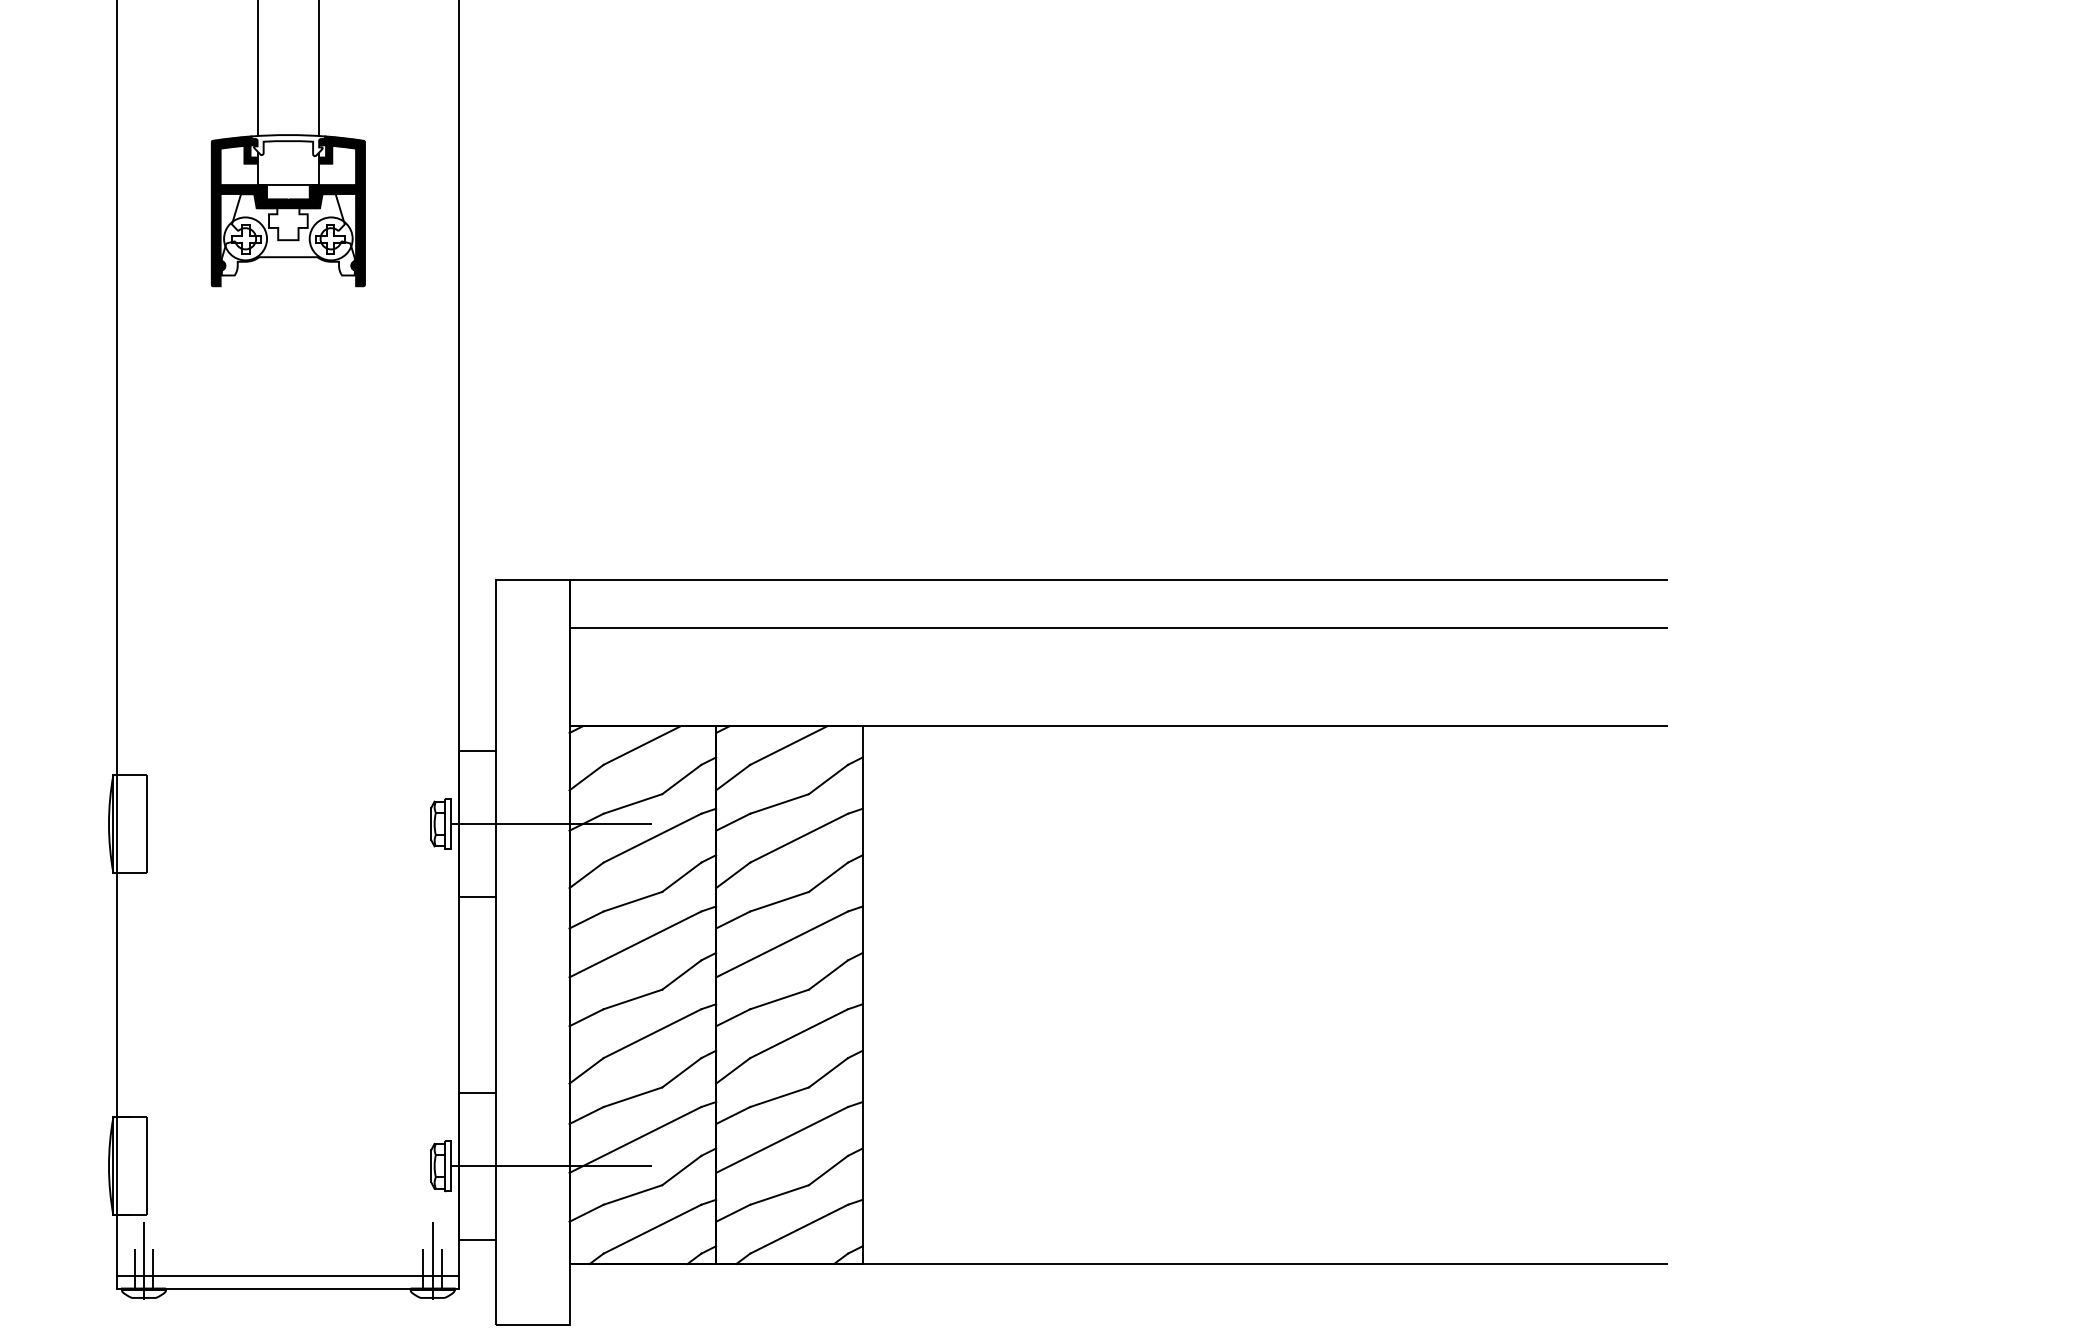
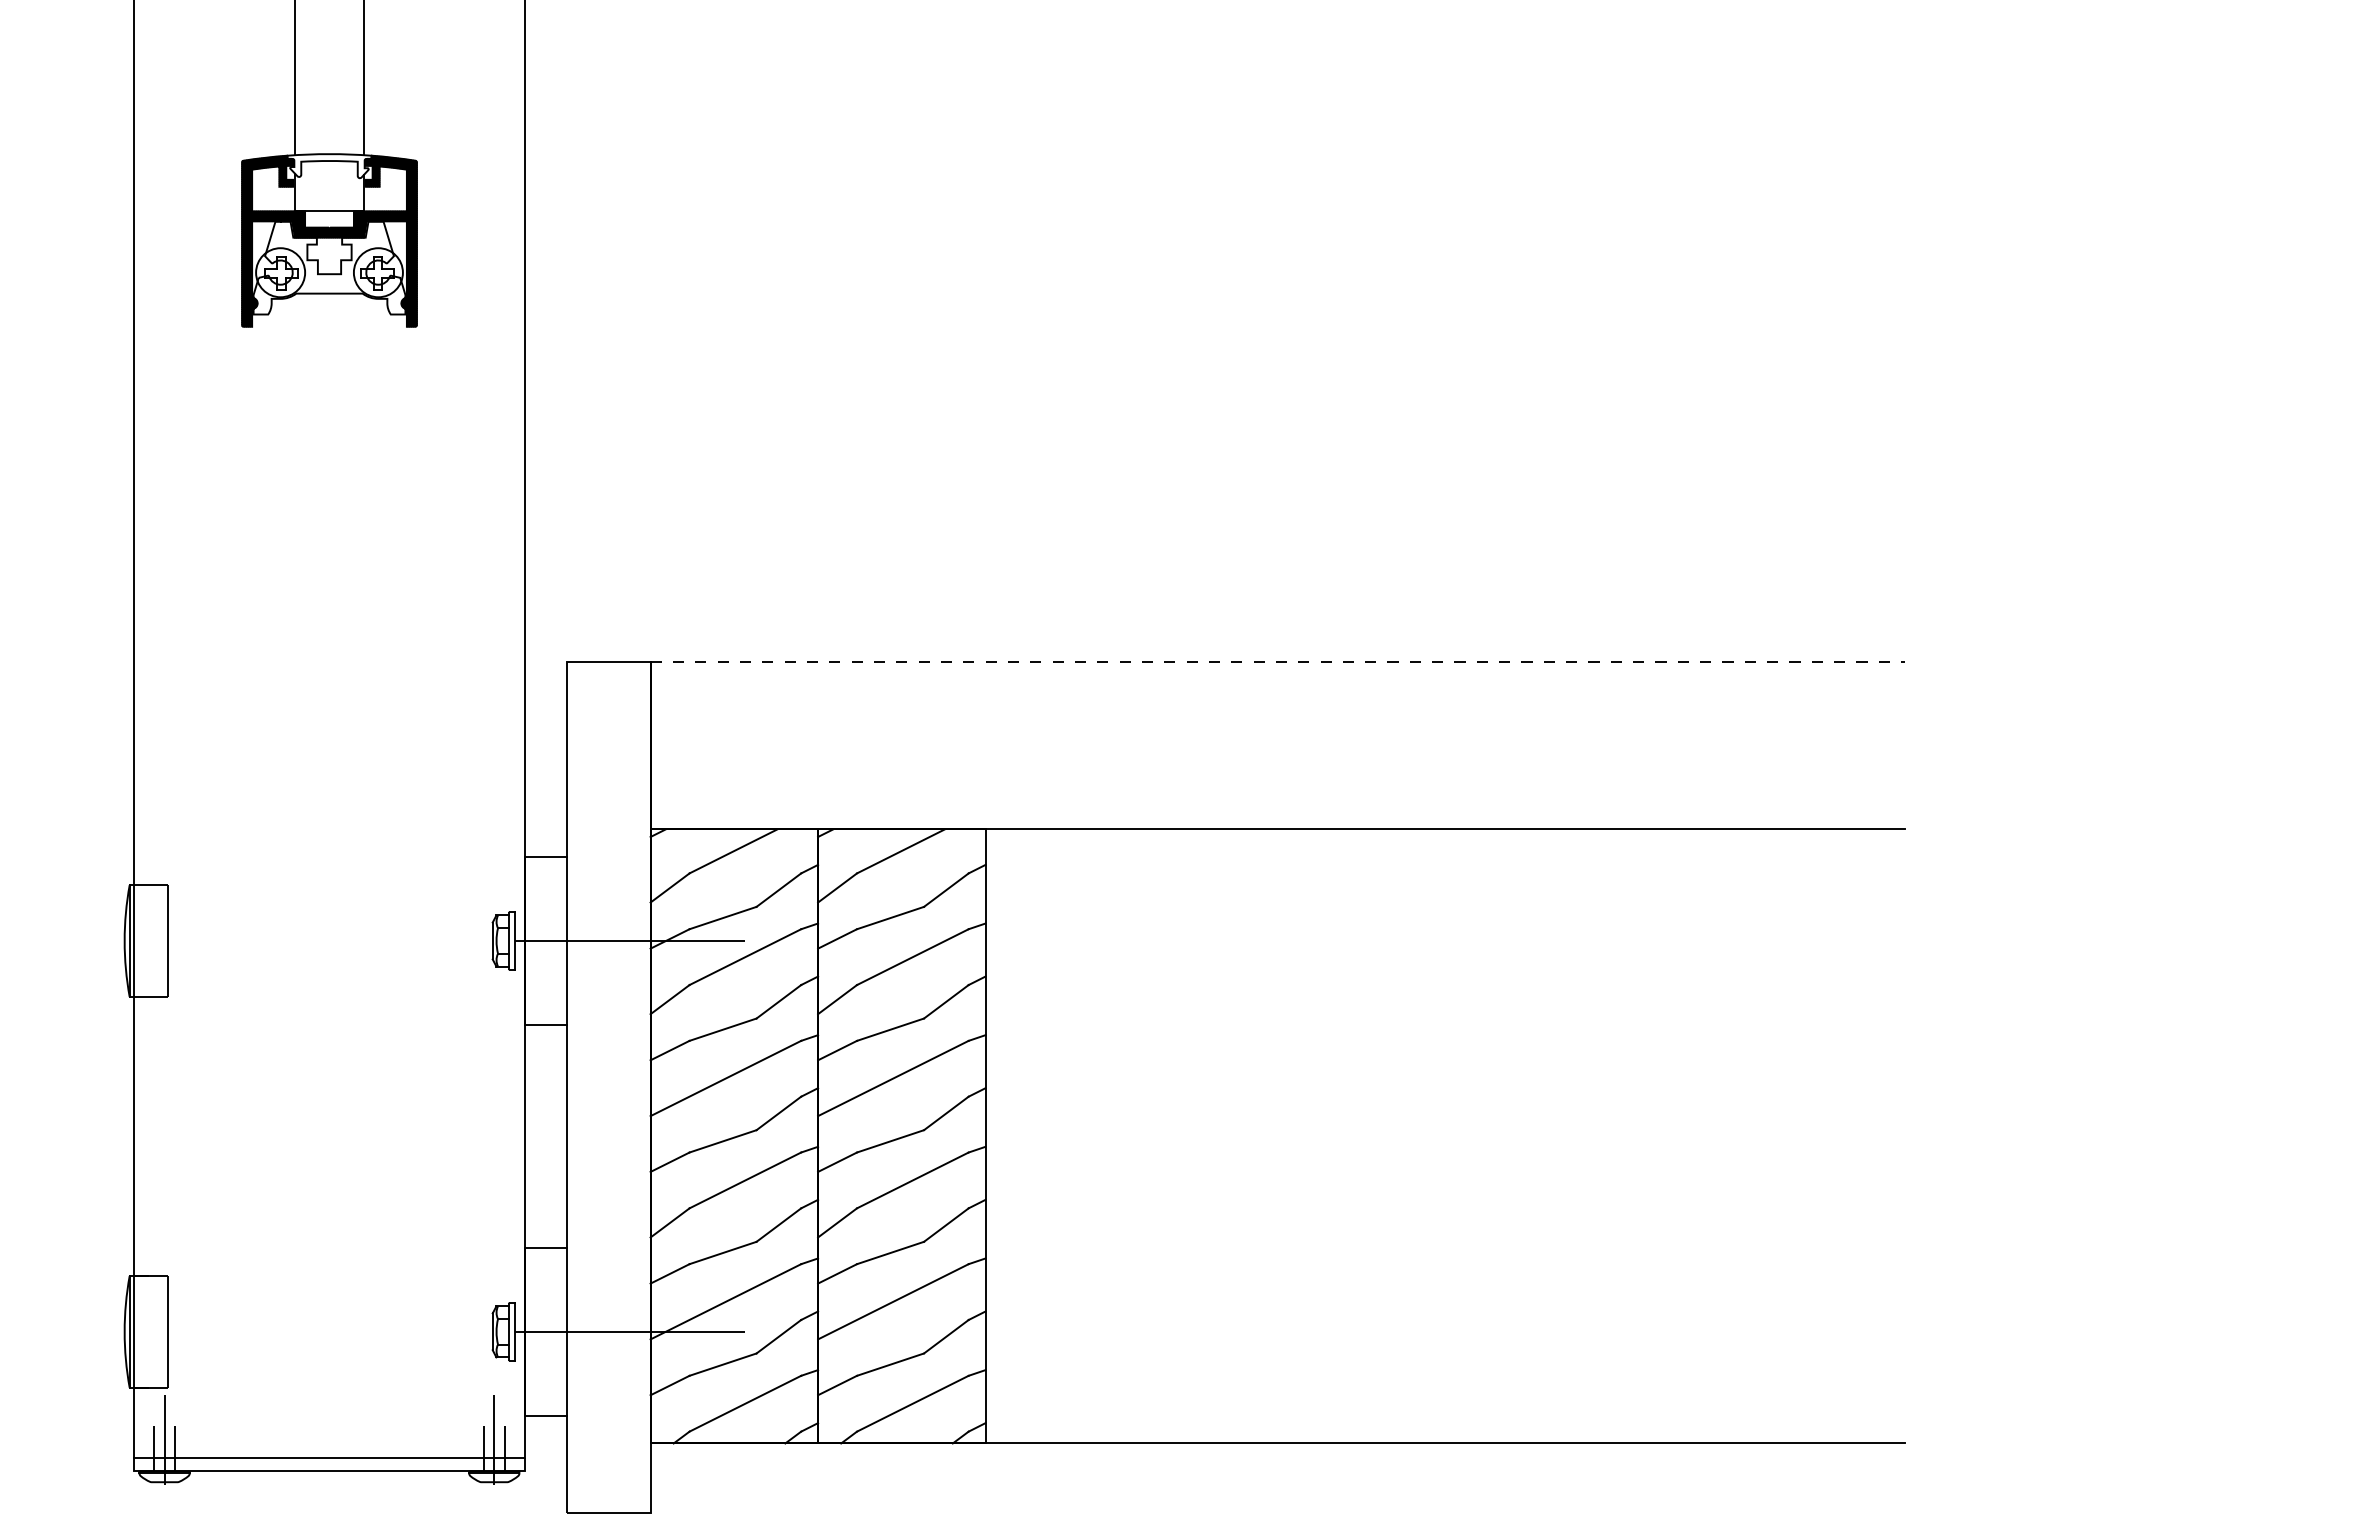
line: (1118, 579) -> (1277, 661), solid -> dashed
line: (1118, 628) -> (1277, 717), removed

